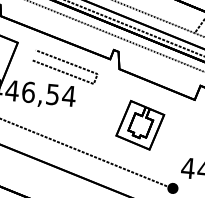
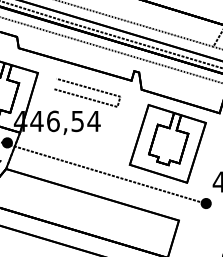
part: (140, 125) -> (167, 143), size x1.67

